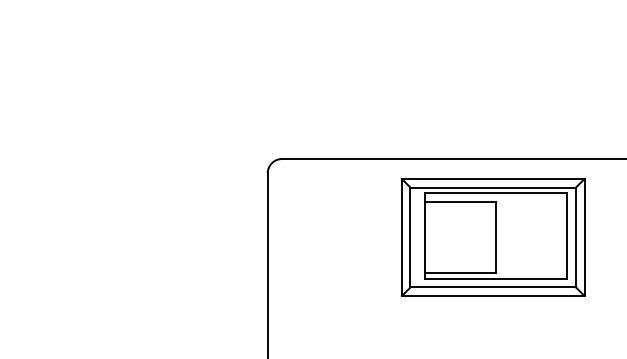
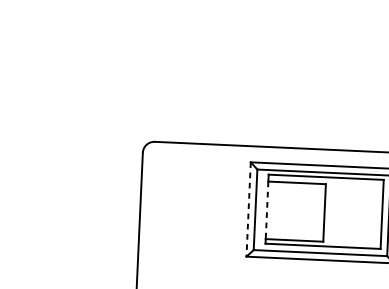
line: (401, 237) -> (248, 209), solid -> dashed
line: (424, 237) -> (266, 210), solid -> dashed

